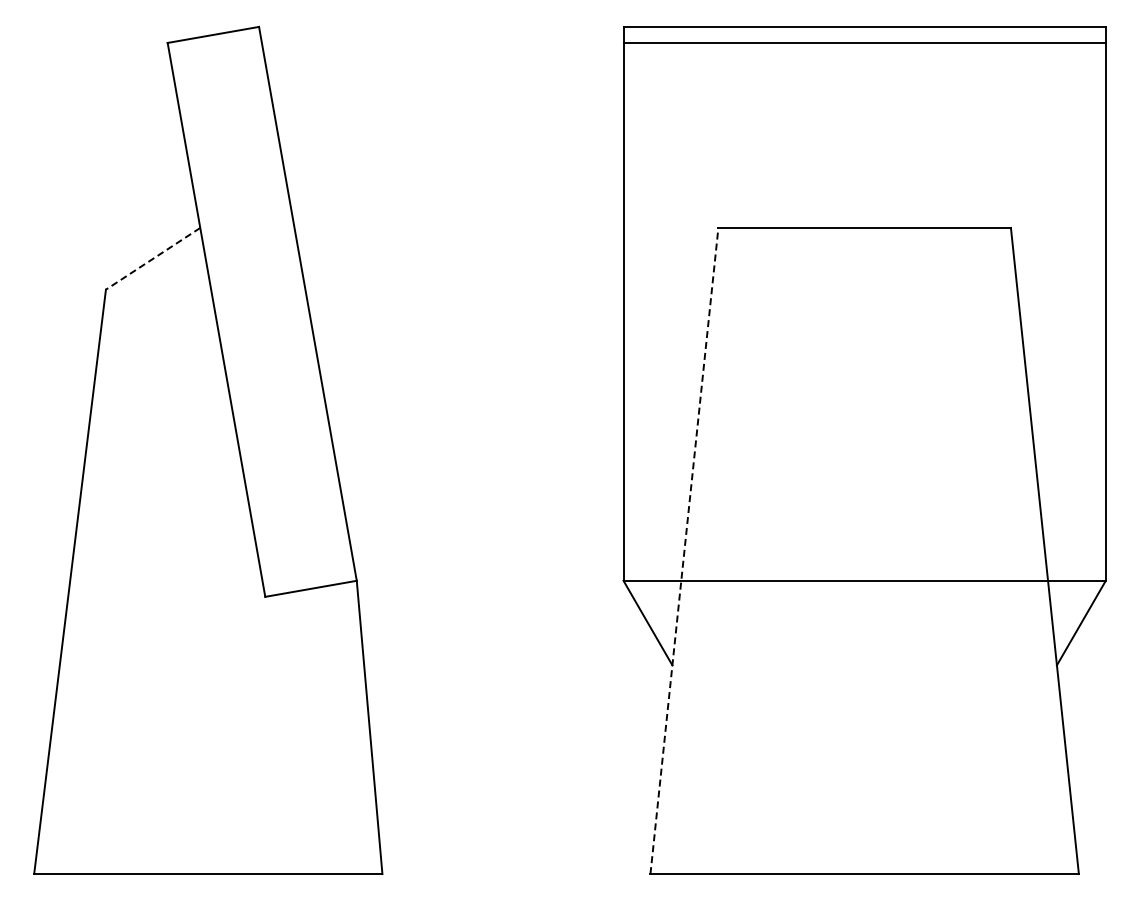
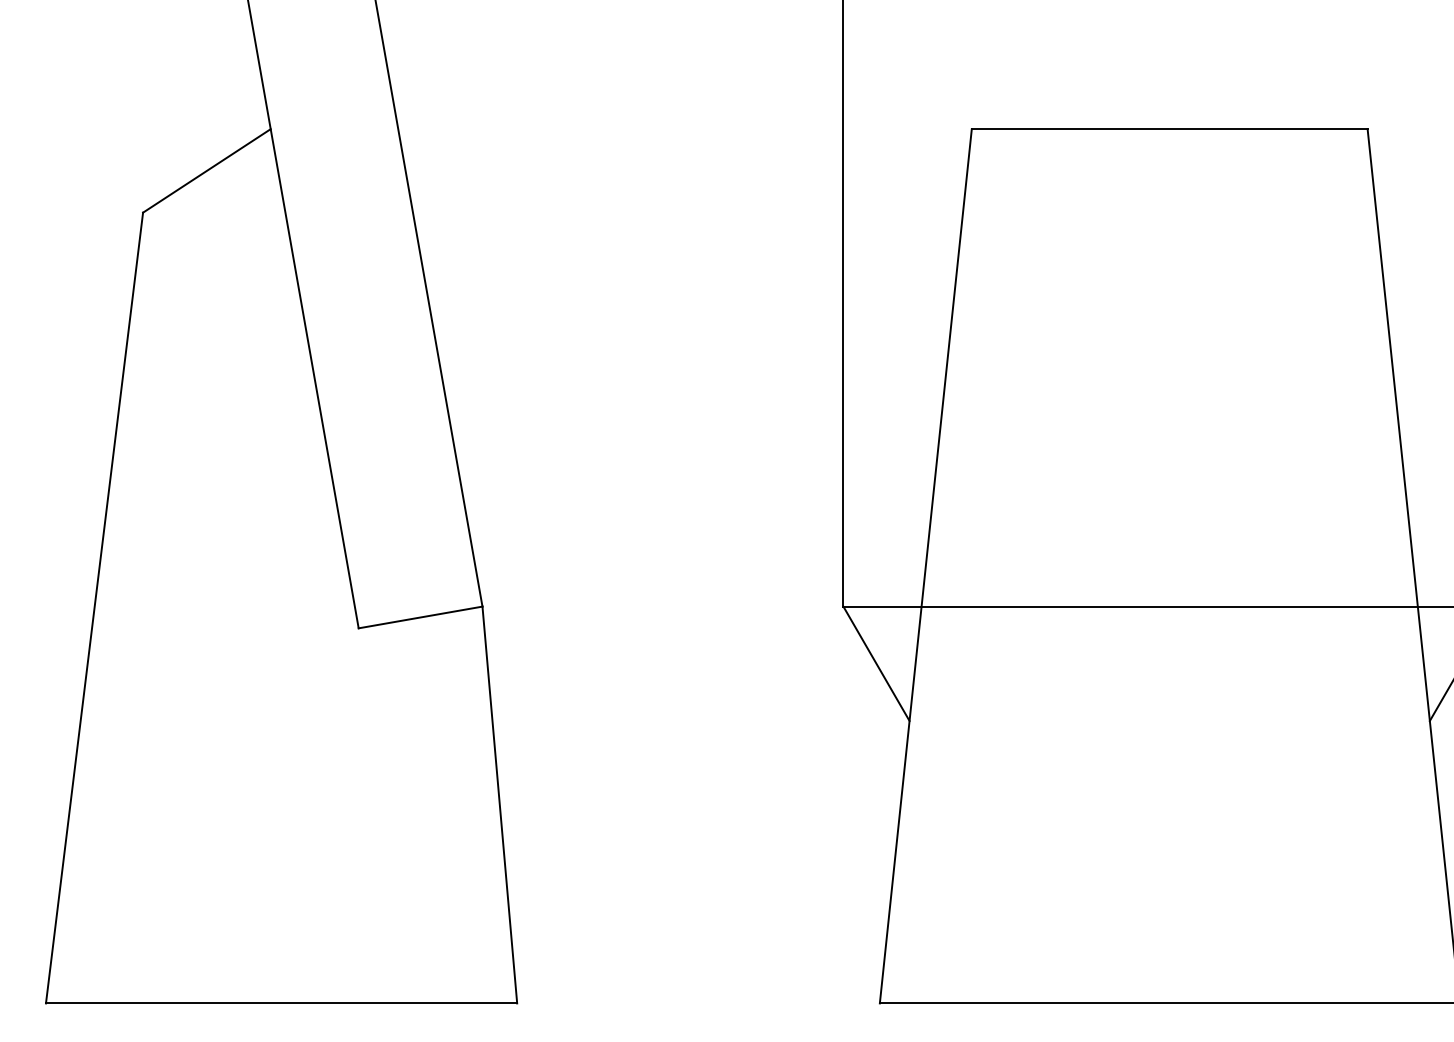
line: (152, 259) -> (206, 171), dashed -> solid
line: (684, 551) -> (925, 566), dashed -> solid

